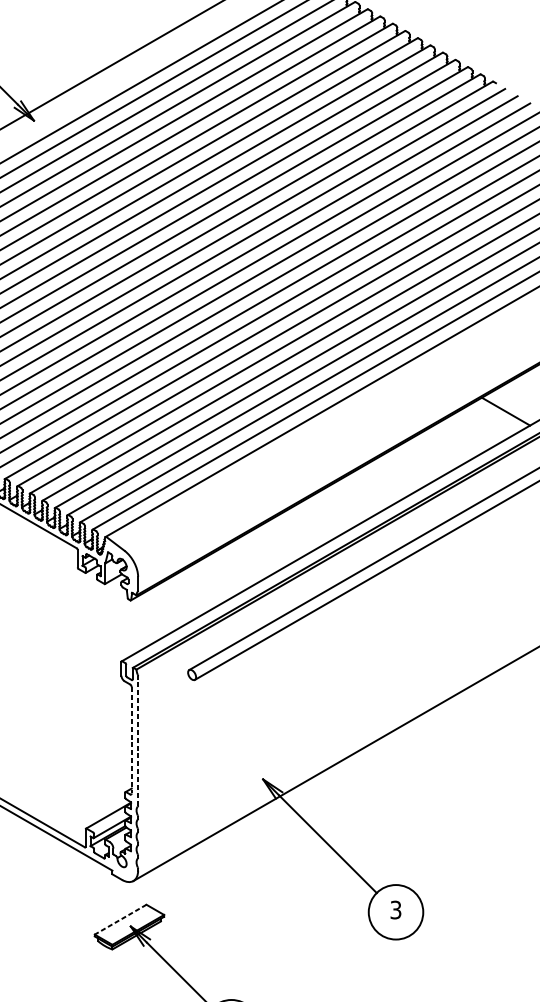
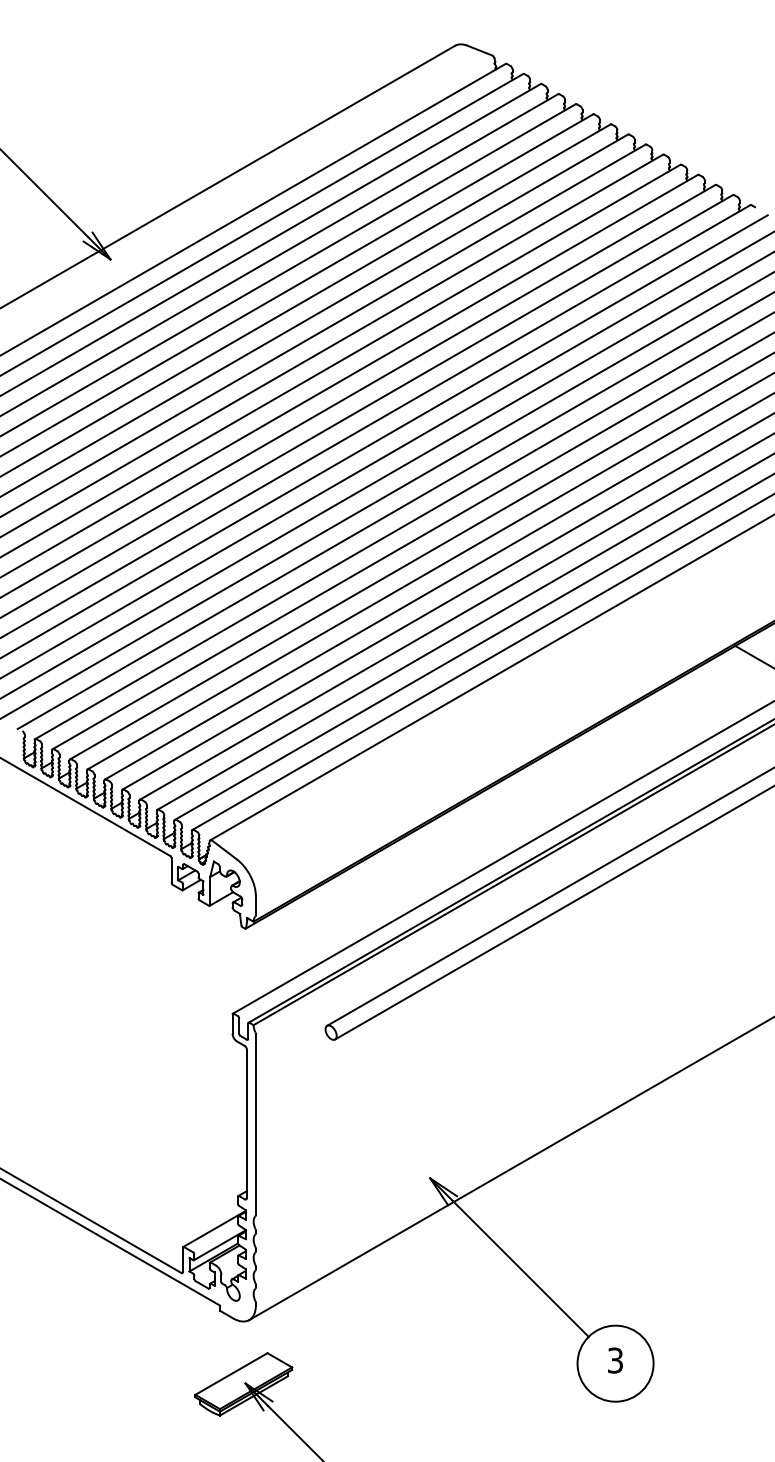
line: (131, 740) -> (246, 1124), dashed -> solid
line: (137, 740) -> (255, 1124), dashed -> solid
line: (120, 920) -> (231, 1374), dashed -> solid

